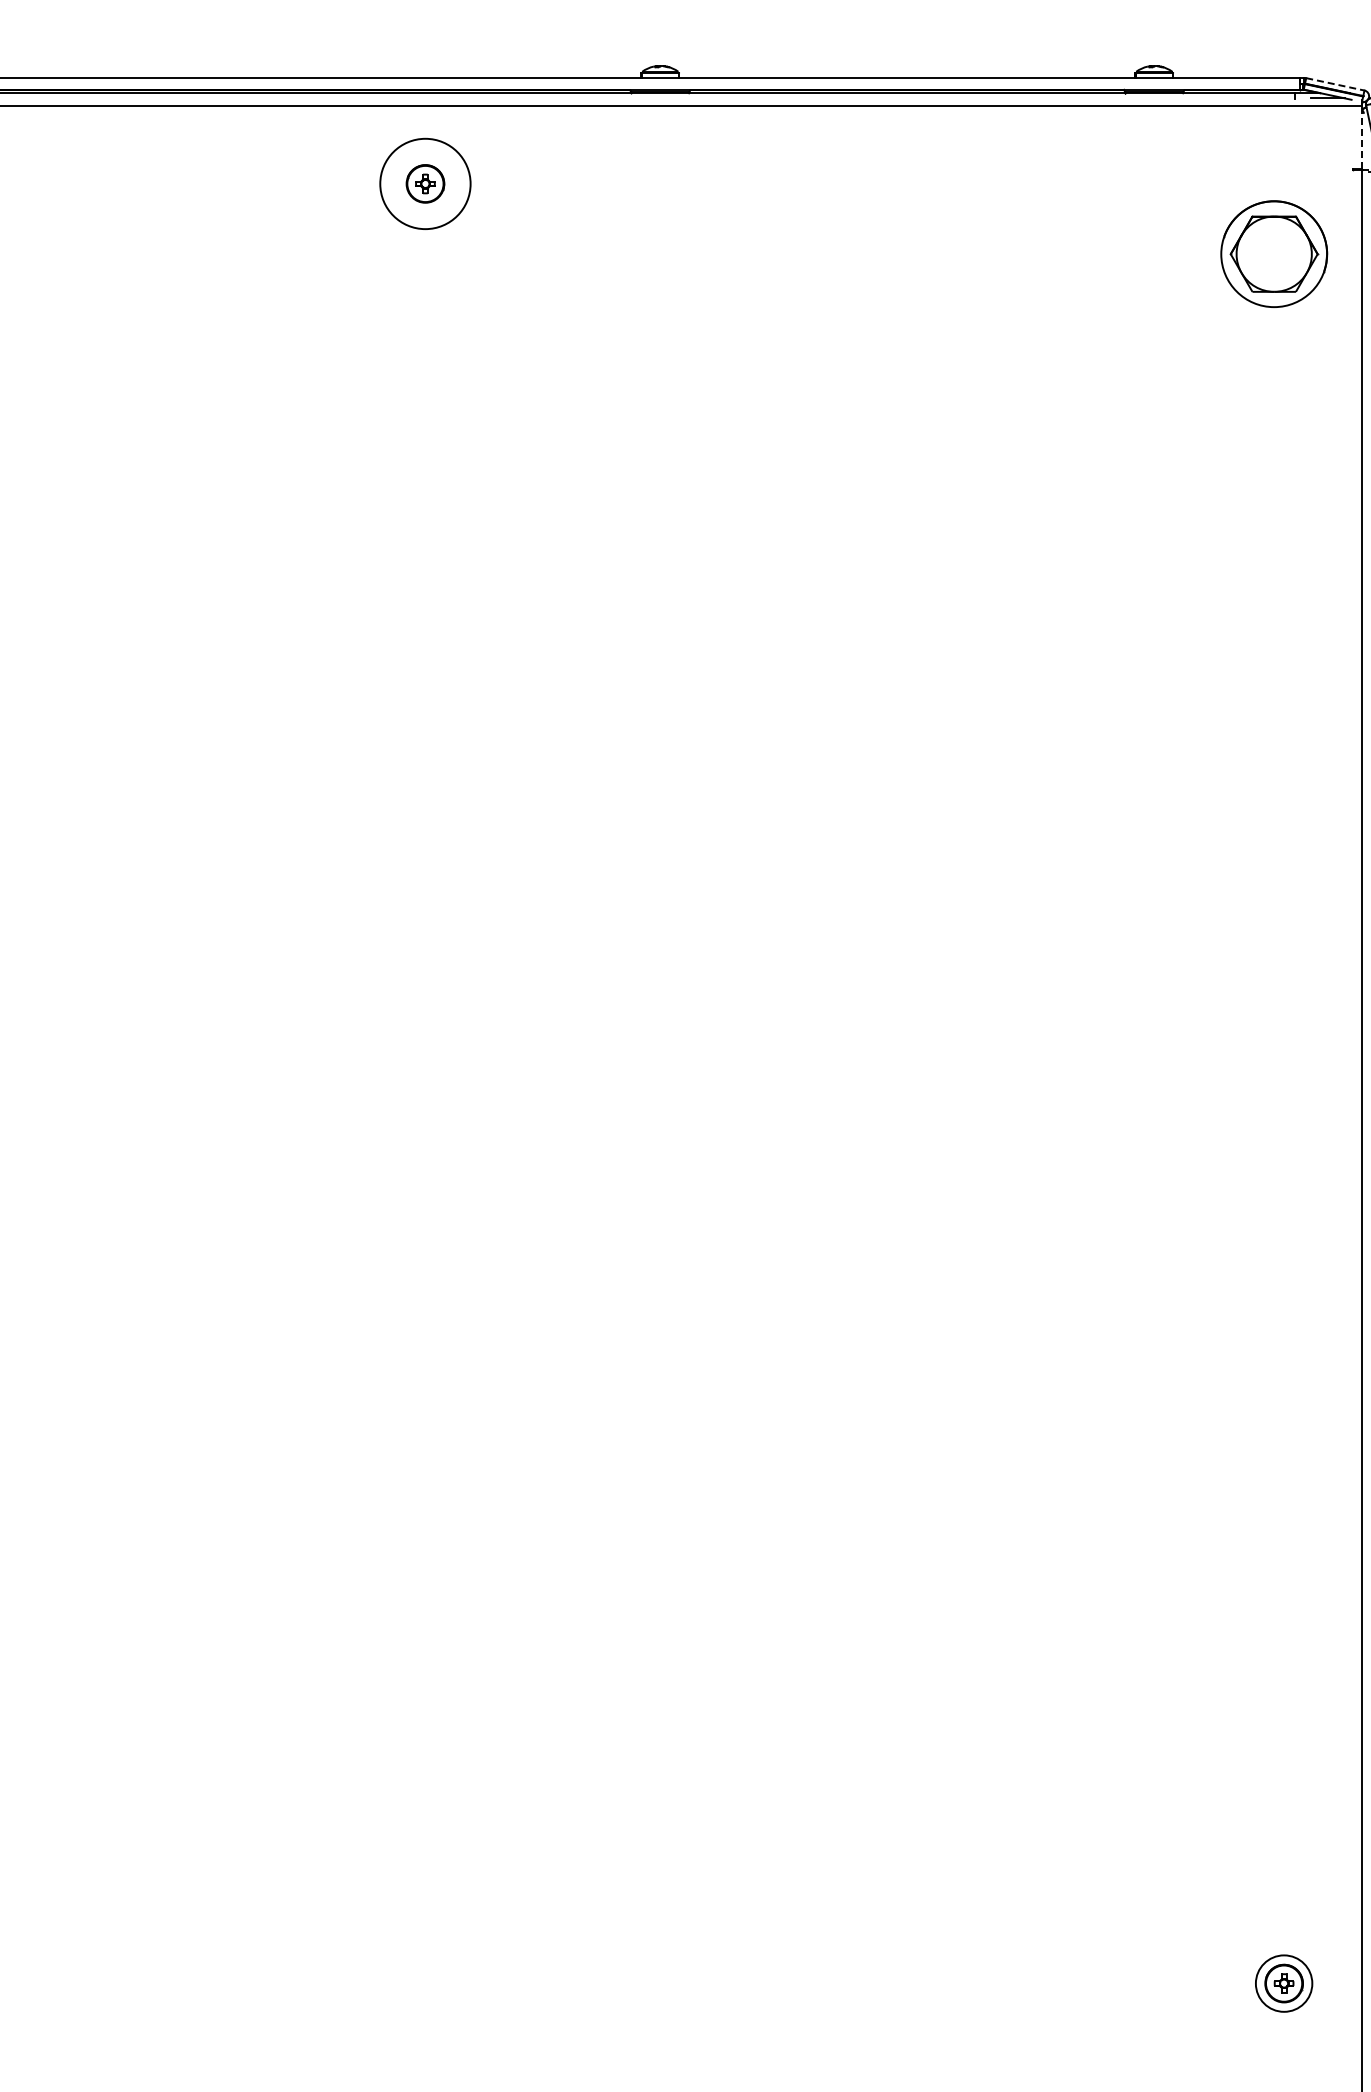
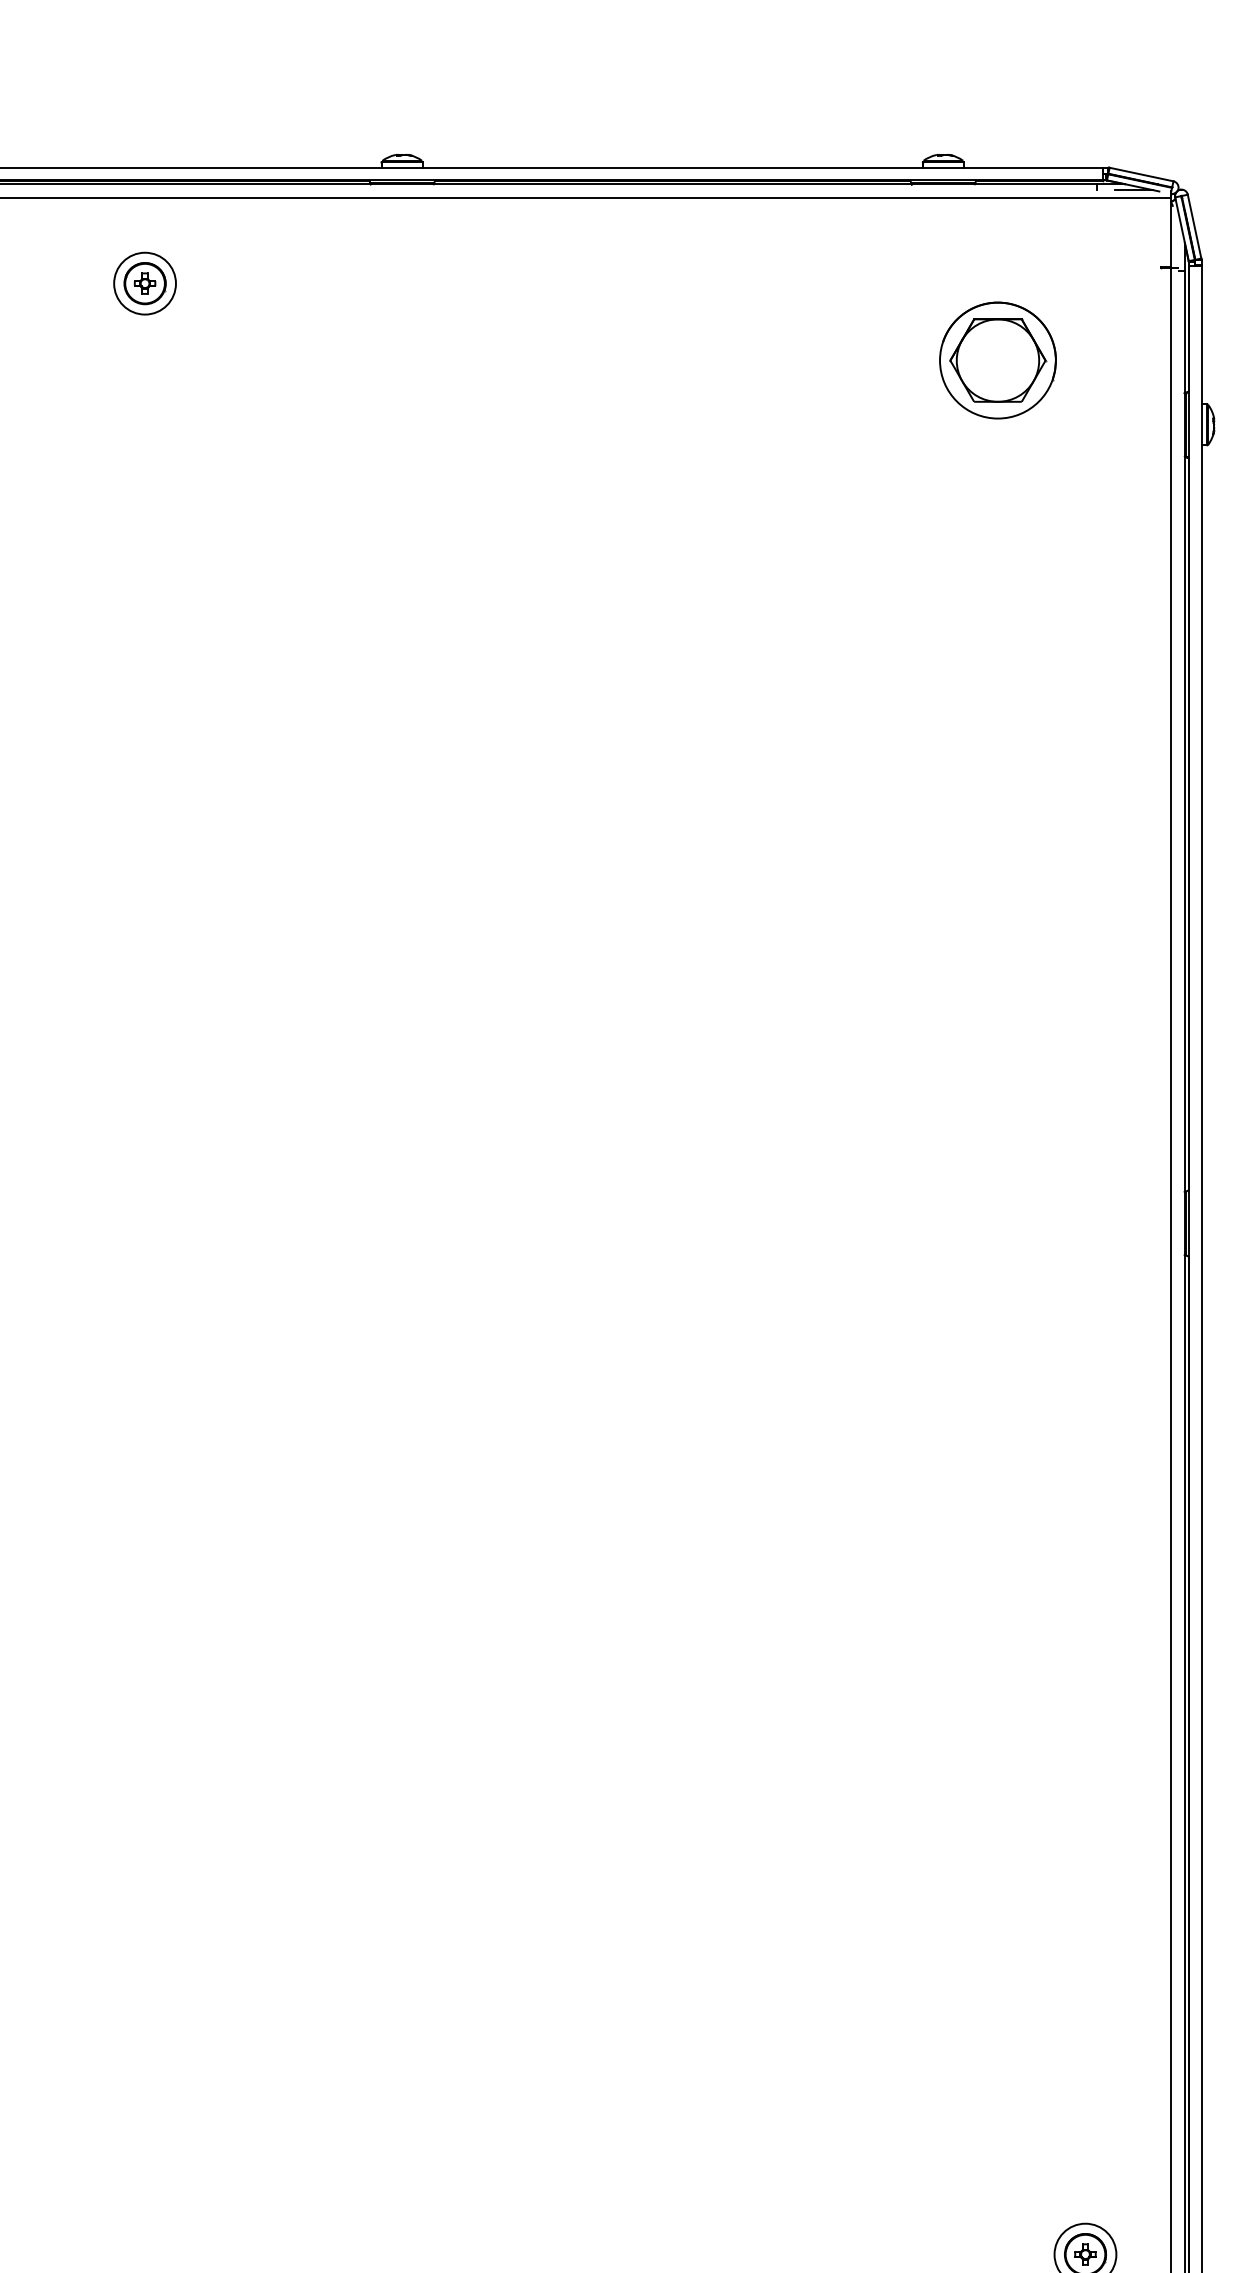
line: (1335, 84) -> (1141, 174), dashed -> solid
line: (1362, 137) -> (1171, 232), dashed -> solid
circle: (425, 183) -> (145, 283), size x0.62
part: (1274, 253) -> (998, 359), moved

